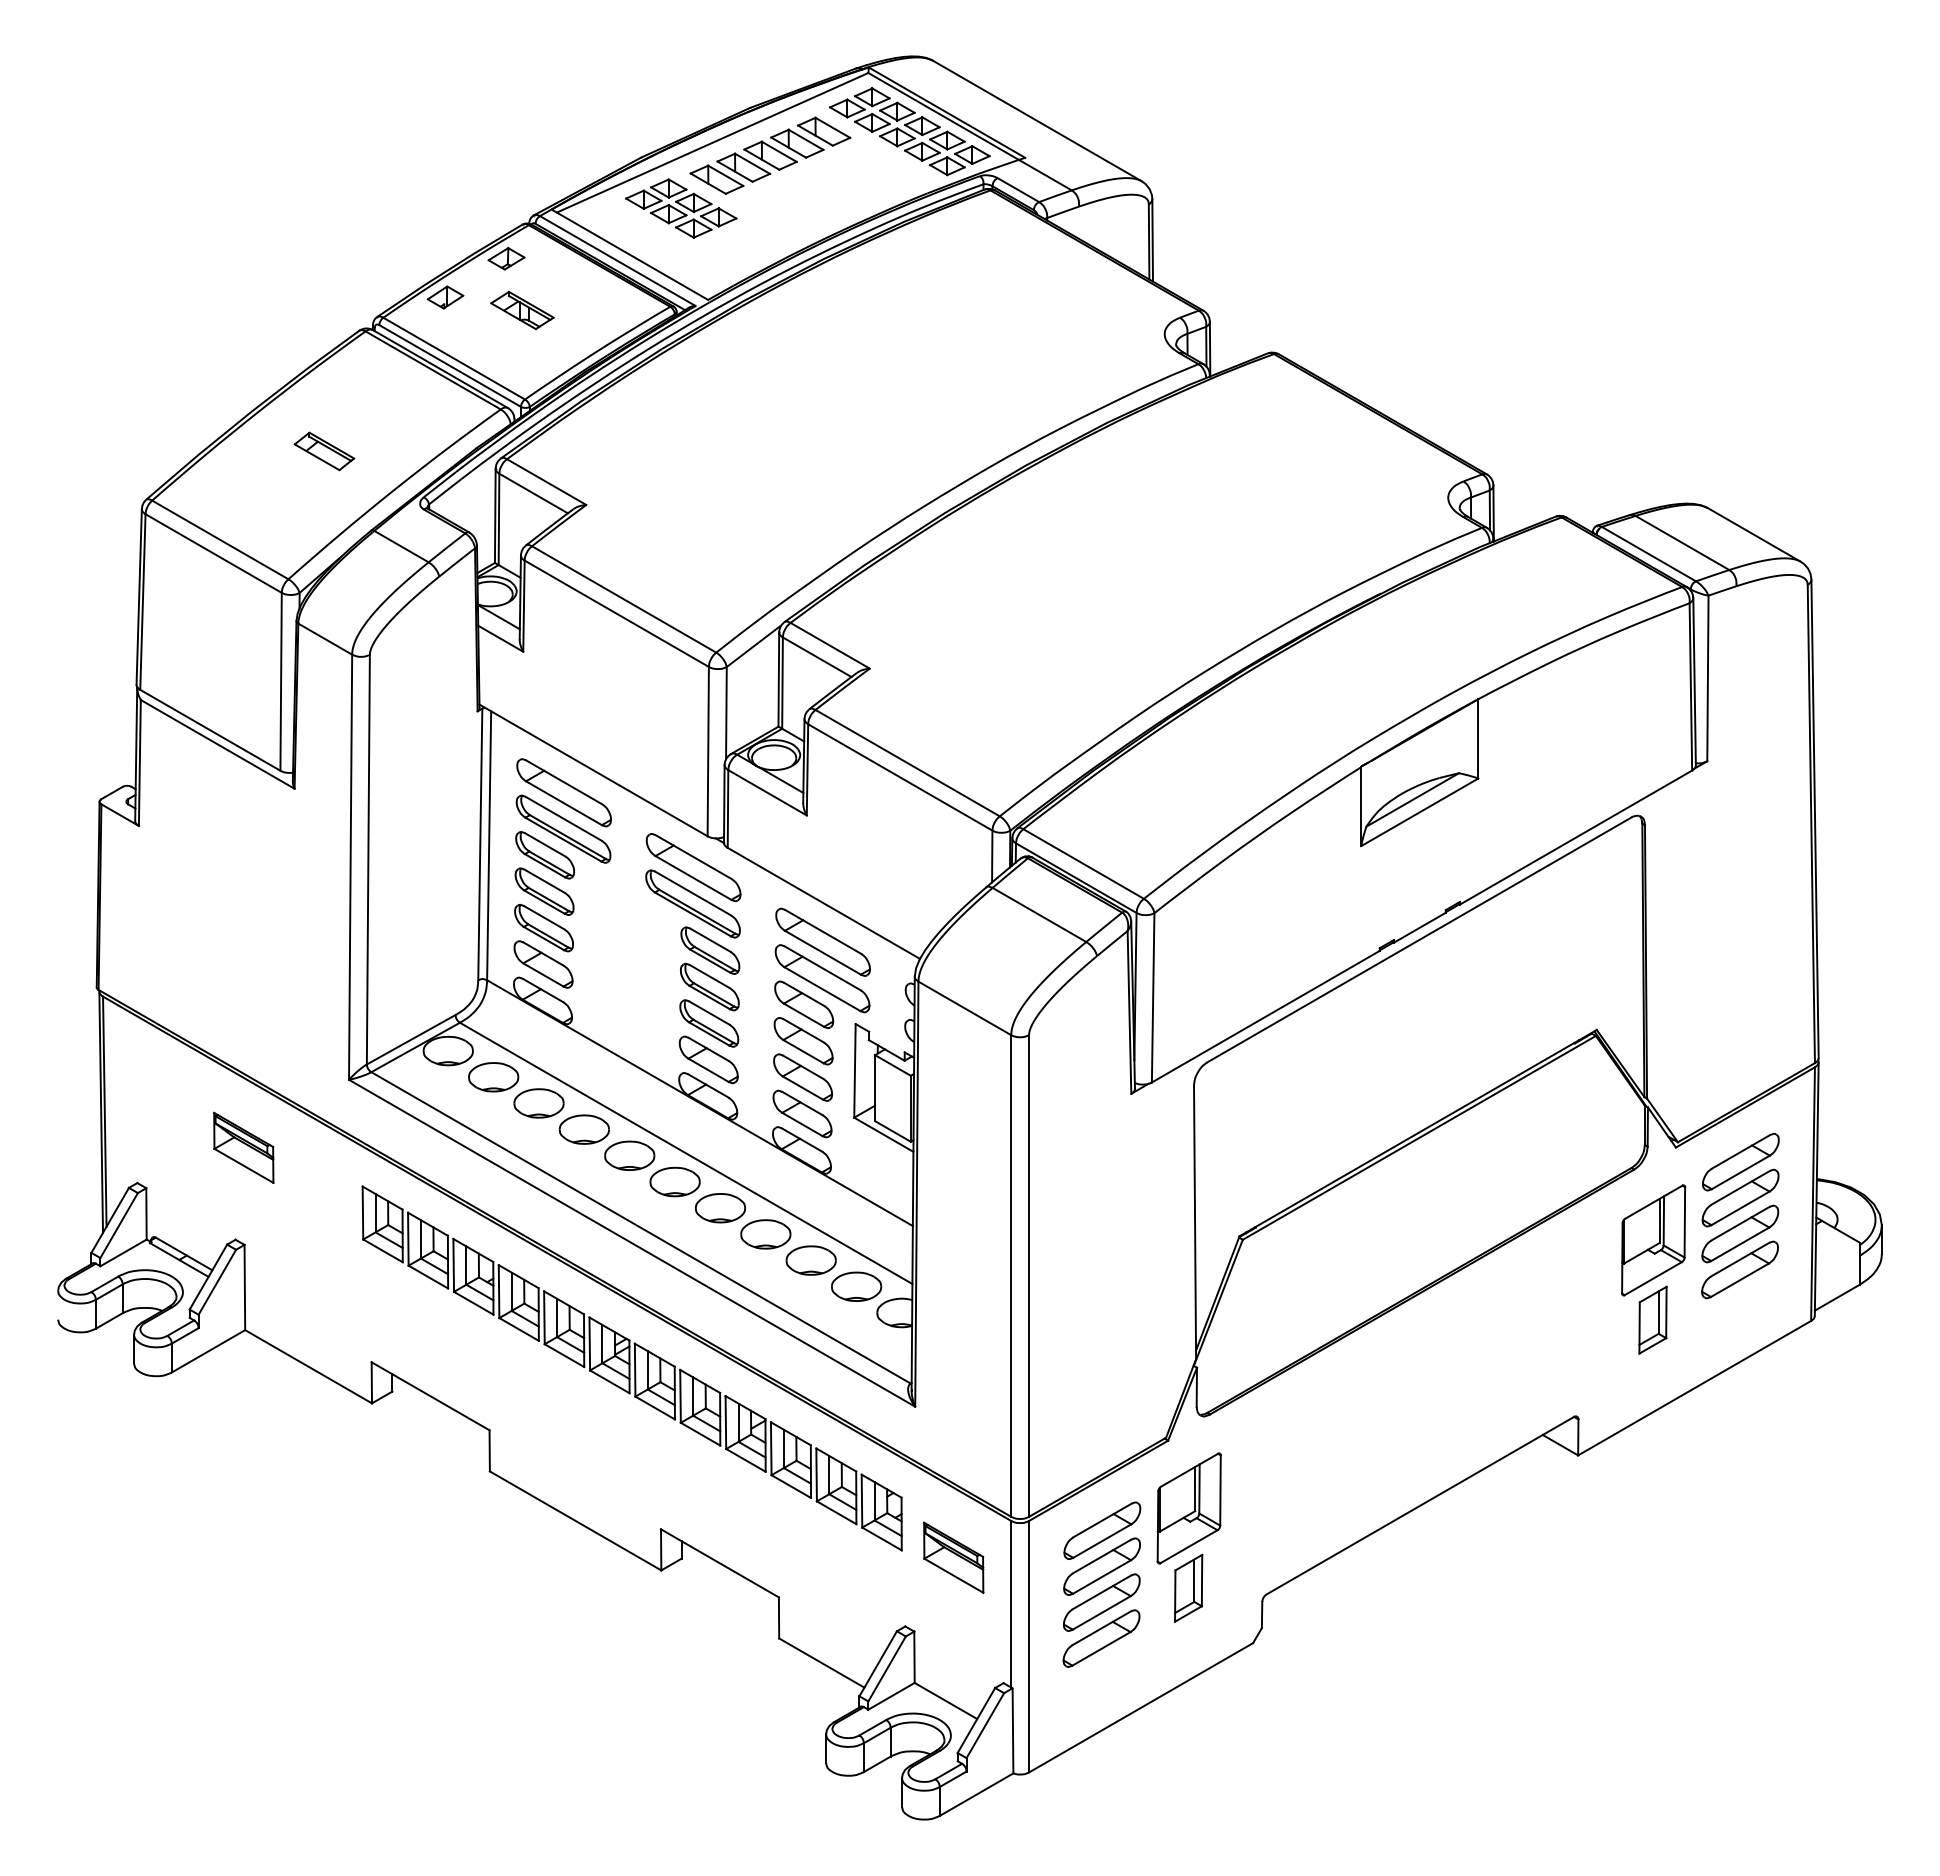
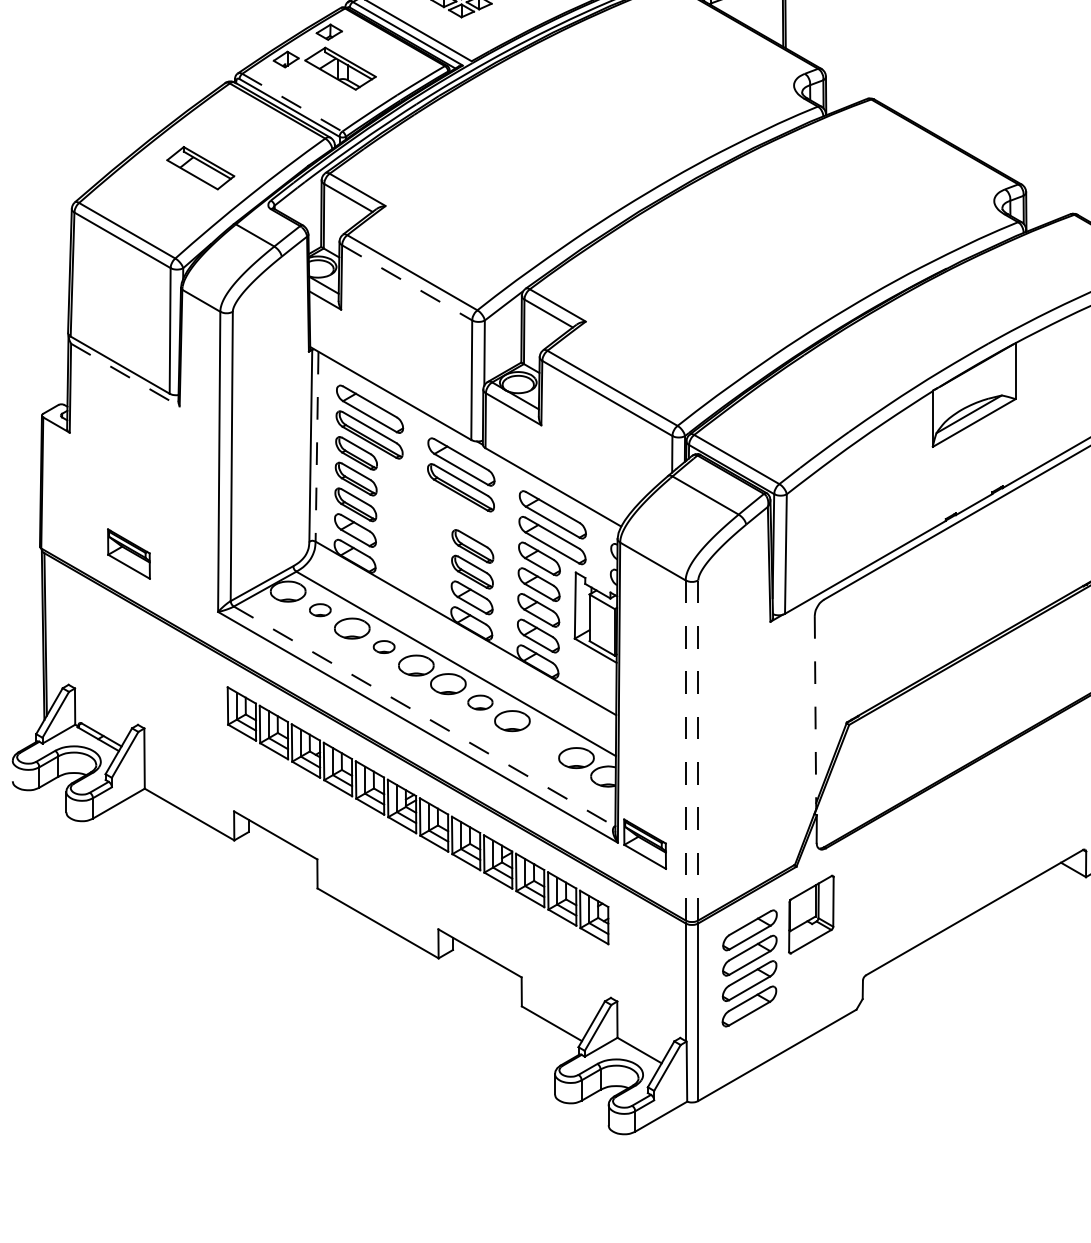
part: (522, 310) -> (340, 68), size x1.6
line: (454, 358) -> (292, 102), solid -> dashed
part: (324, 451) -> (200, 168), size x1.6
line: (617, 614) -> (407, 283), solid -> dashed
line: (217, 744) -> (125, 375), solid -> dashed
line: (489, 846) -> (317, 447), solid -> dashed
part: (710, 950) -> (473, 520), removed
part: (493, 1077) -> (320, 610), size x0.6
part: (583, 1129) -> (383, 647), size x0.6
part: (243, 1147) -> (128, 553), moved
part: (720, 1208) -> (480, 702), size x0.7
line: (1195, 1222) -> (815, 712), solid -> dashed
line: (641, 1228) -> (424, 716), solid -> dashed
part: (810, 1260) -> (543, 739), removed
line: (1011, 1276) -> (685, 750), solid -> dashed
line: (1029, 1276) -> (698, 750), solid -> dashed
part: (953, 1557) -> (644, 844), moved
part: (1188, 1587) -> (810, 970), removed

